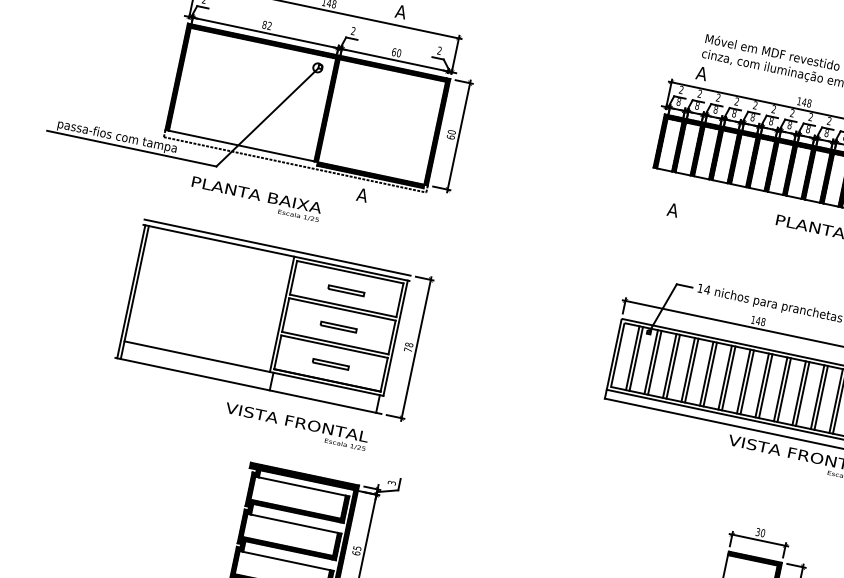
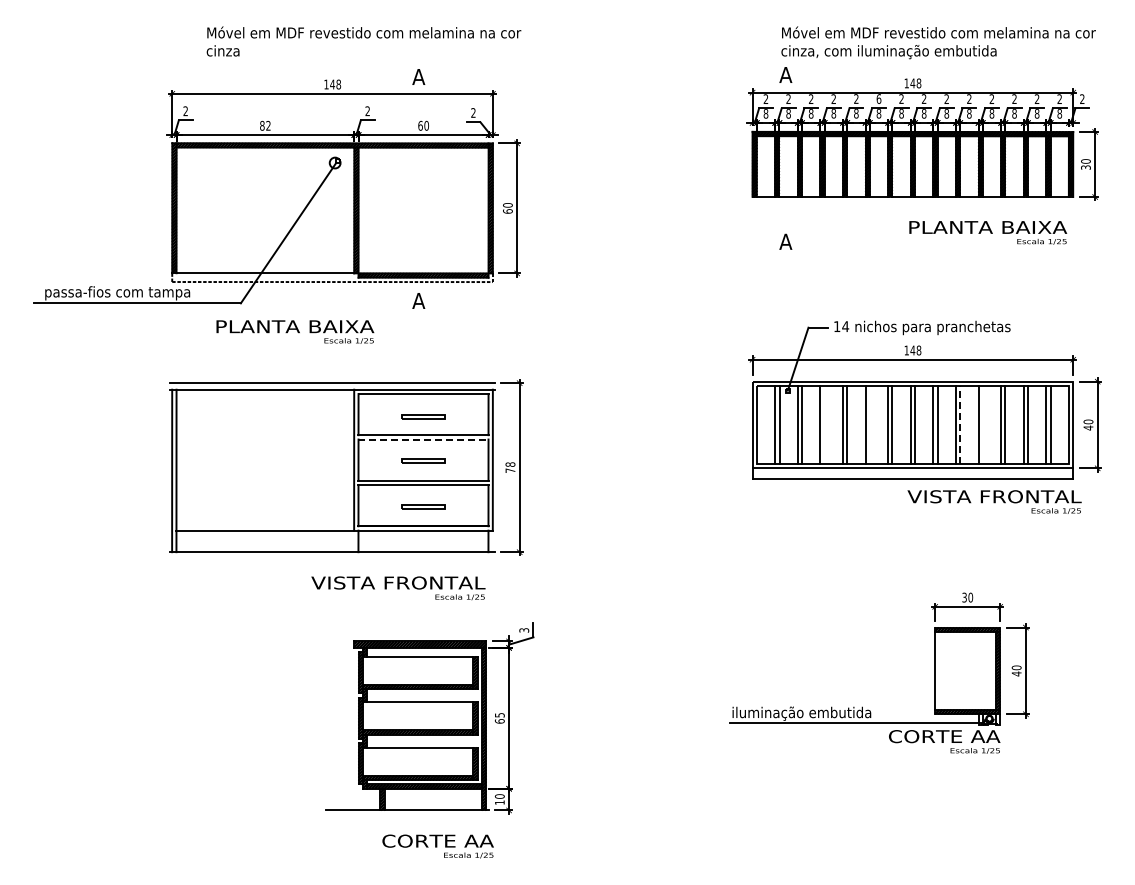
text: (773, 108) -> (878, 98), 2 -> 6
line: (343, 309) -> (424, 439), solid -> dashed
line: (673, 367) -> (824, 425), removed
line: (709, 374) -> (869, 425), removed
line: (784, 390) -> (960, 425), solid -> dashed
line: (802, 394) -> (982, 425), removed

